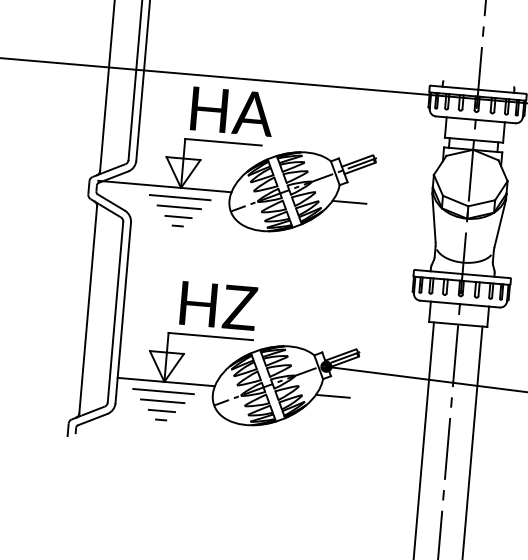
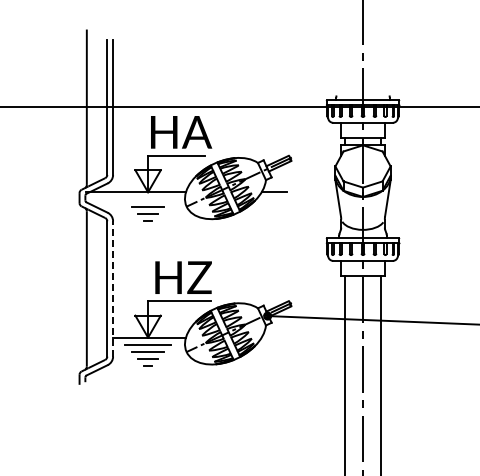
line: (179, 197) -> (147, 199), removed
line: (123, 312) -> (113, 288), solid -> dashed
line: (333, 396) -> (274, 337), removed

